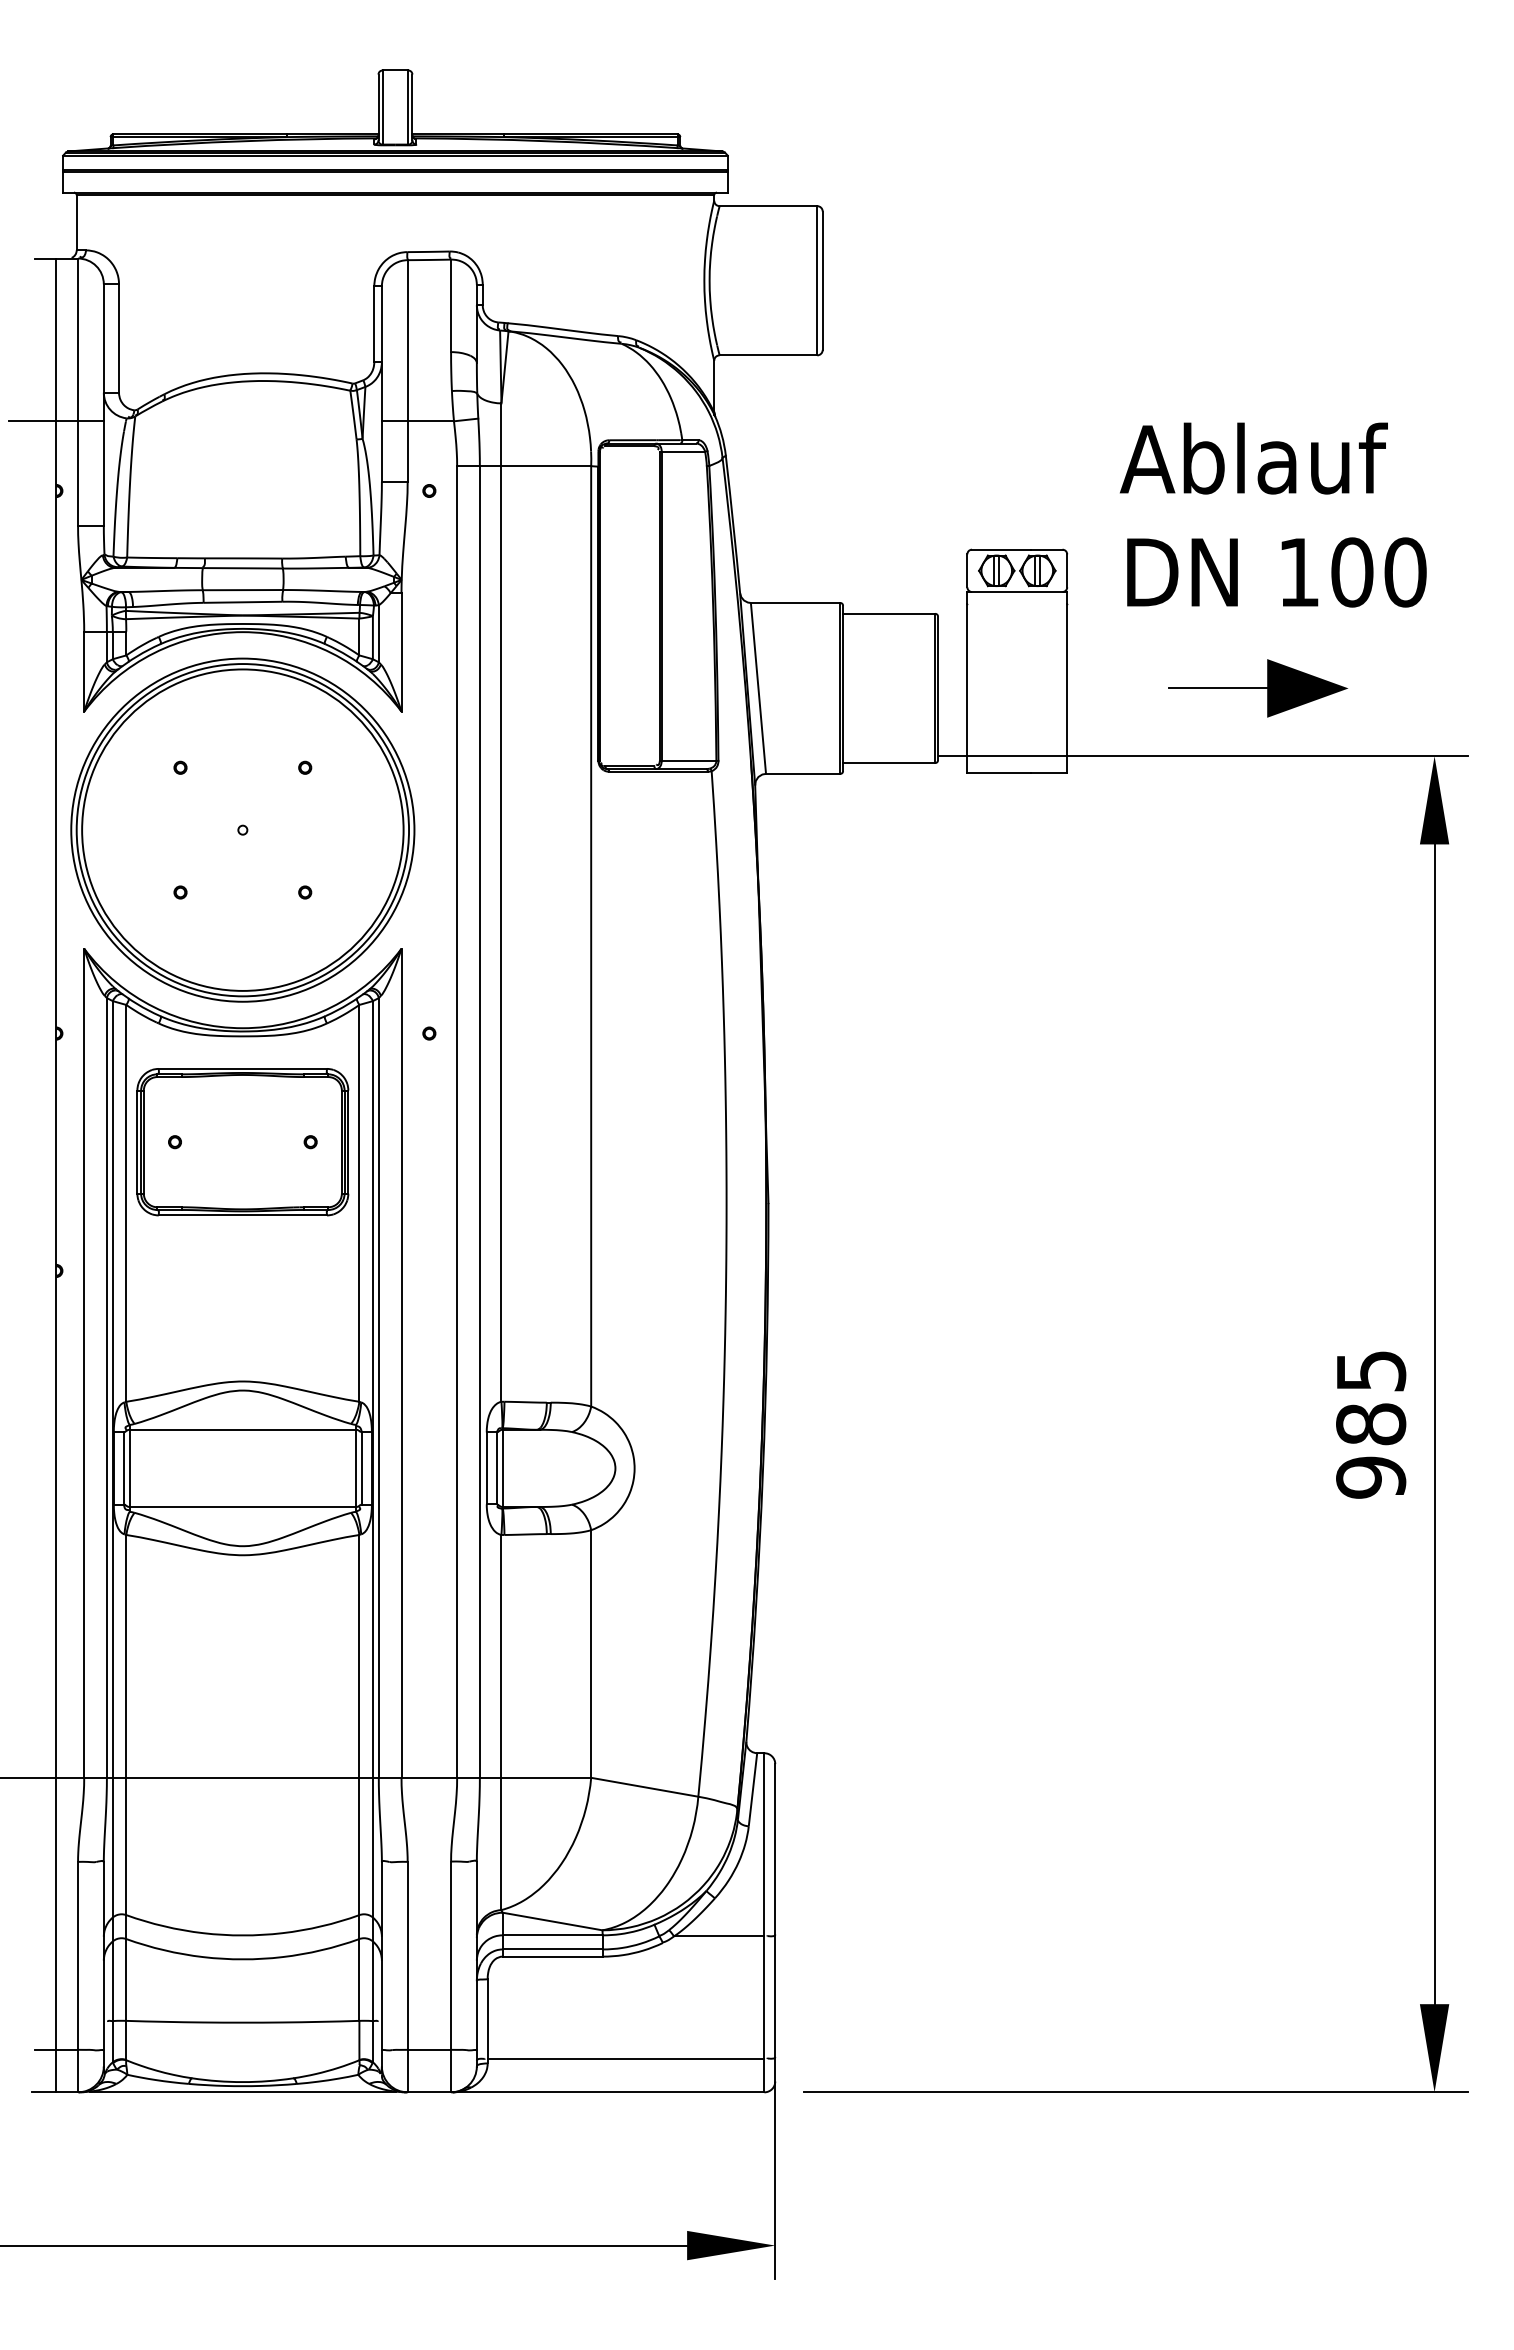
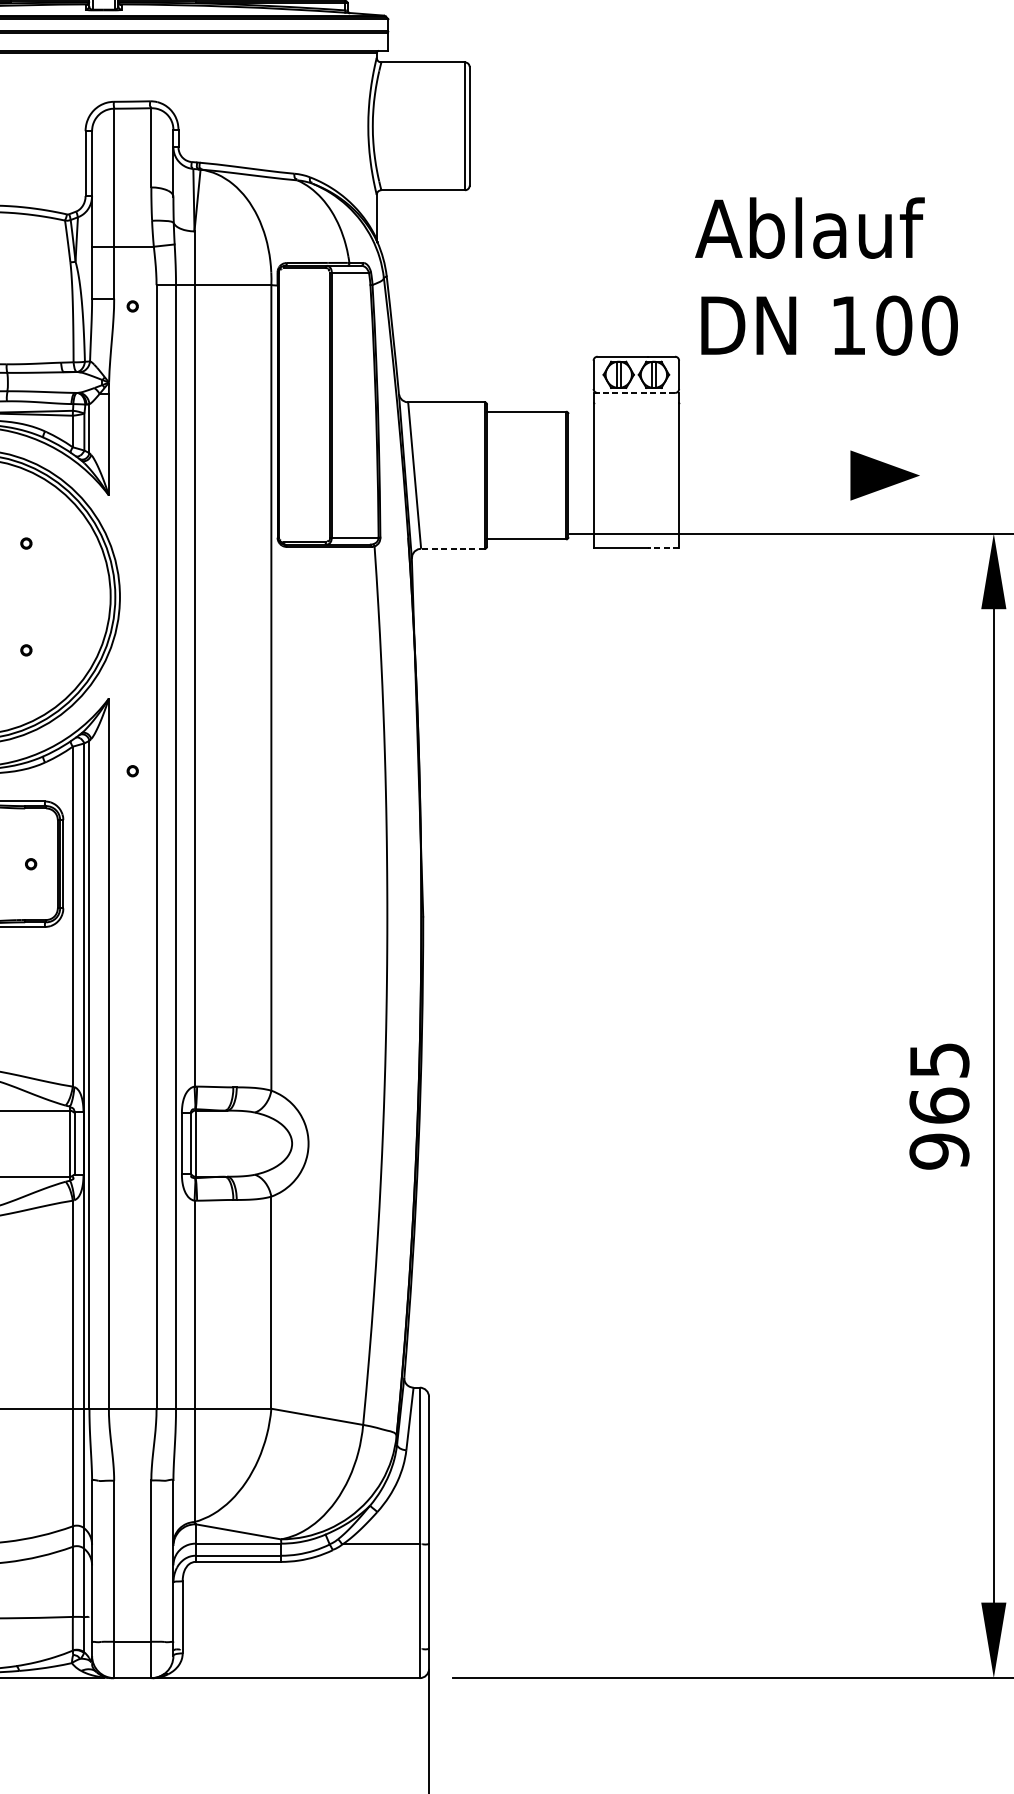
text: (1273, 514) -> (826, 276), moved
line: (1017, 592) -> (636, 393), solid -> dashed
line: (1217, 688) -> (807, 475), removed
line: (802, 773) -> (452, 548), solid -> dashed
line: (1048, 773) -> (663, 548), solid -> dashed
text: (1371, 1424) -> (939, 1106), 985 -> 965
line: (625, 2058) -> (300, 1649), removed

